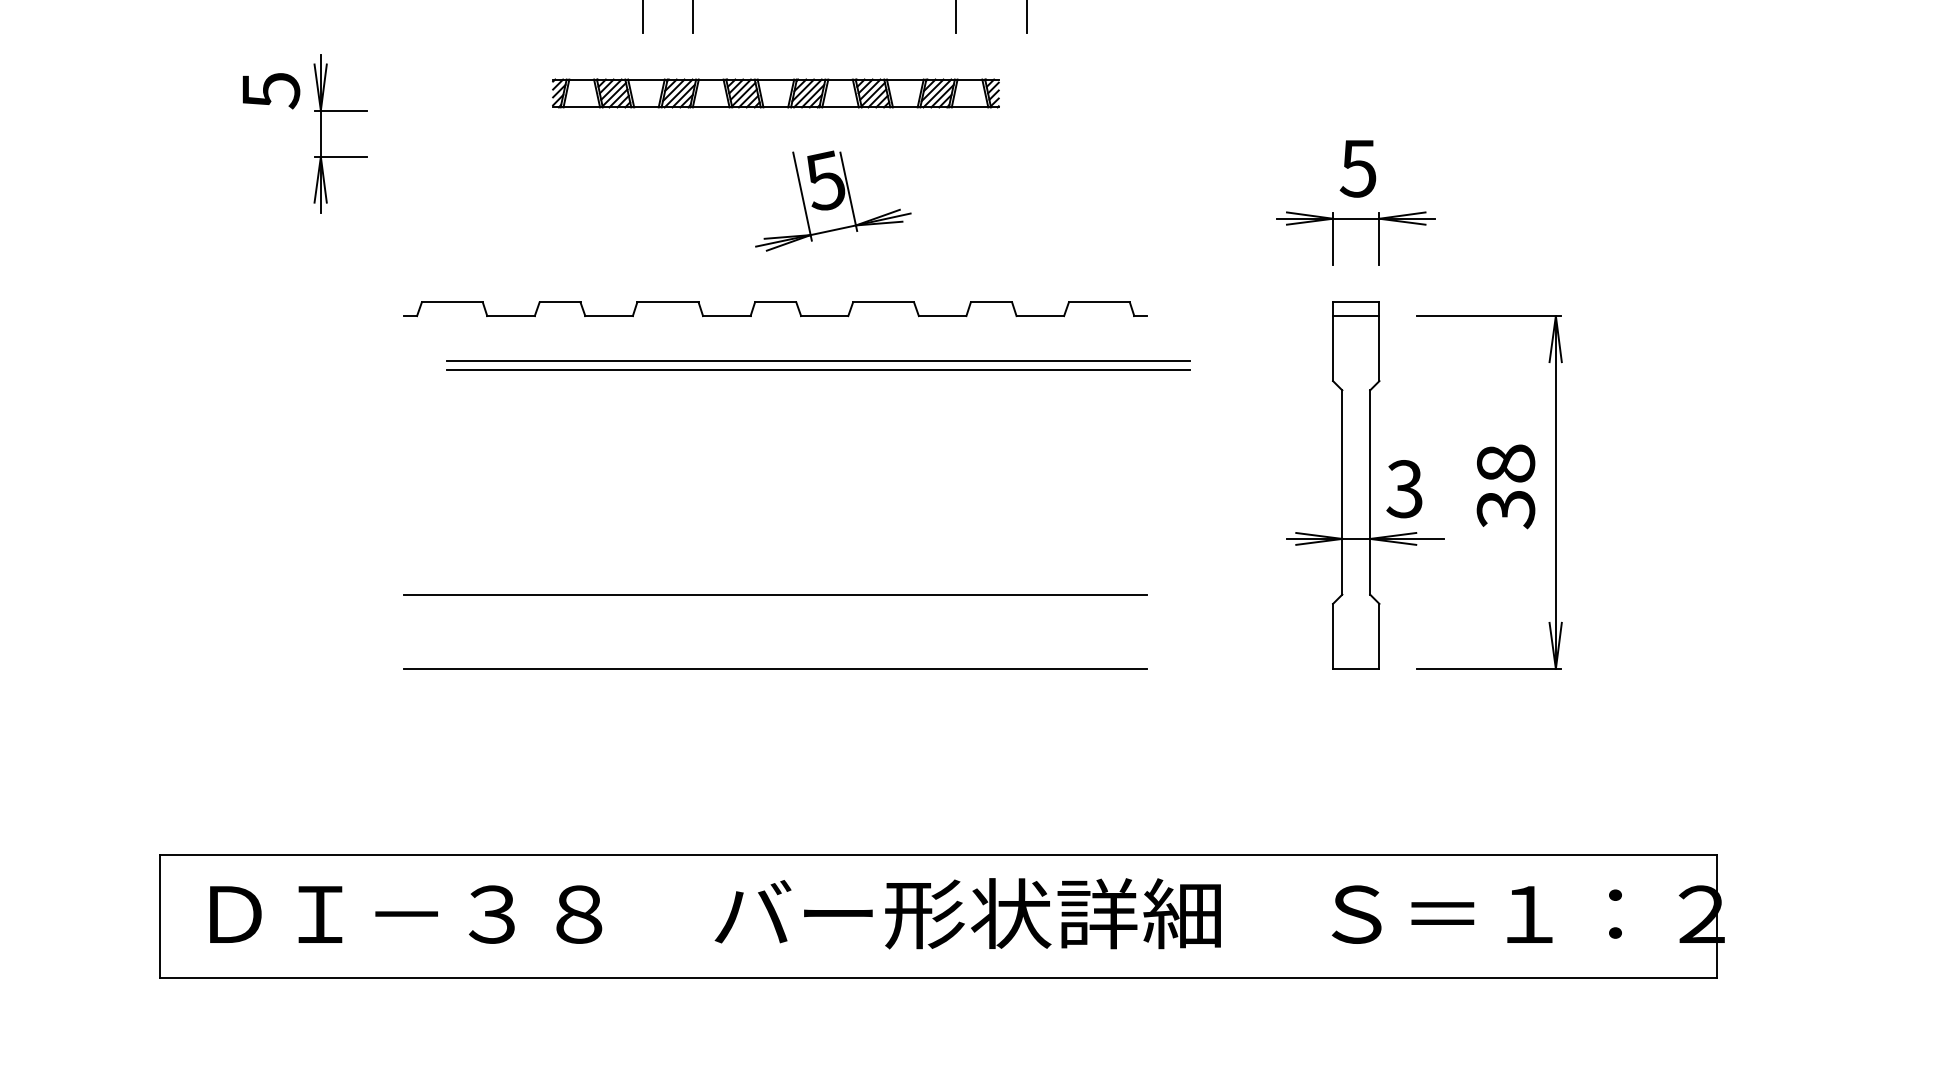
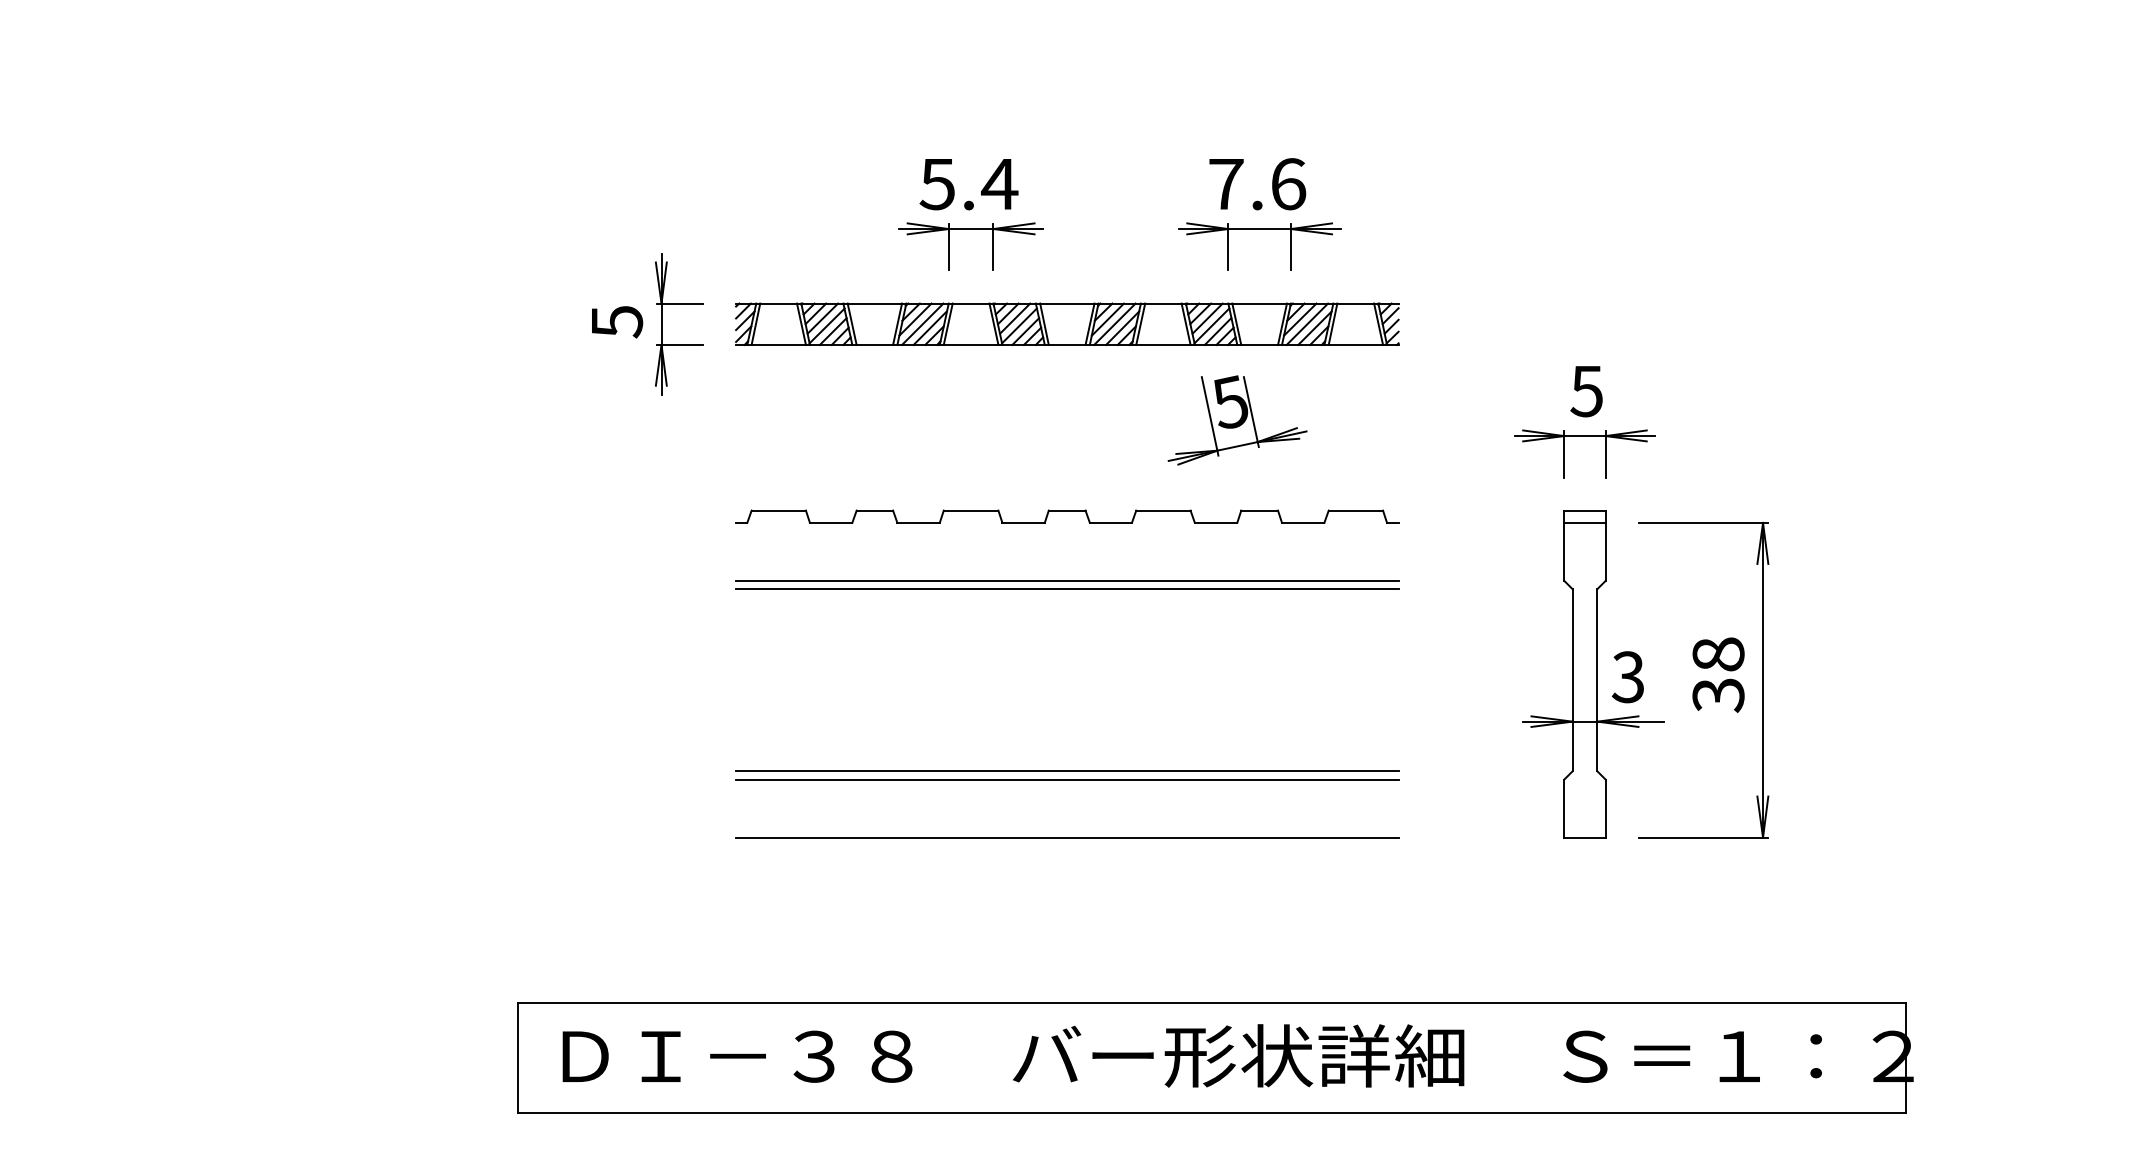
part: (776, 93) -> (1067, 324), size x1.67
part: (321, 134) -> (662, 324), moved
part: (833, 201) -> (1237, 420), moved
part: (818, 364) -> (1067, 584), moved
line: (776, 603) -> (1067, 779), added

